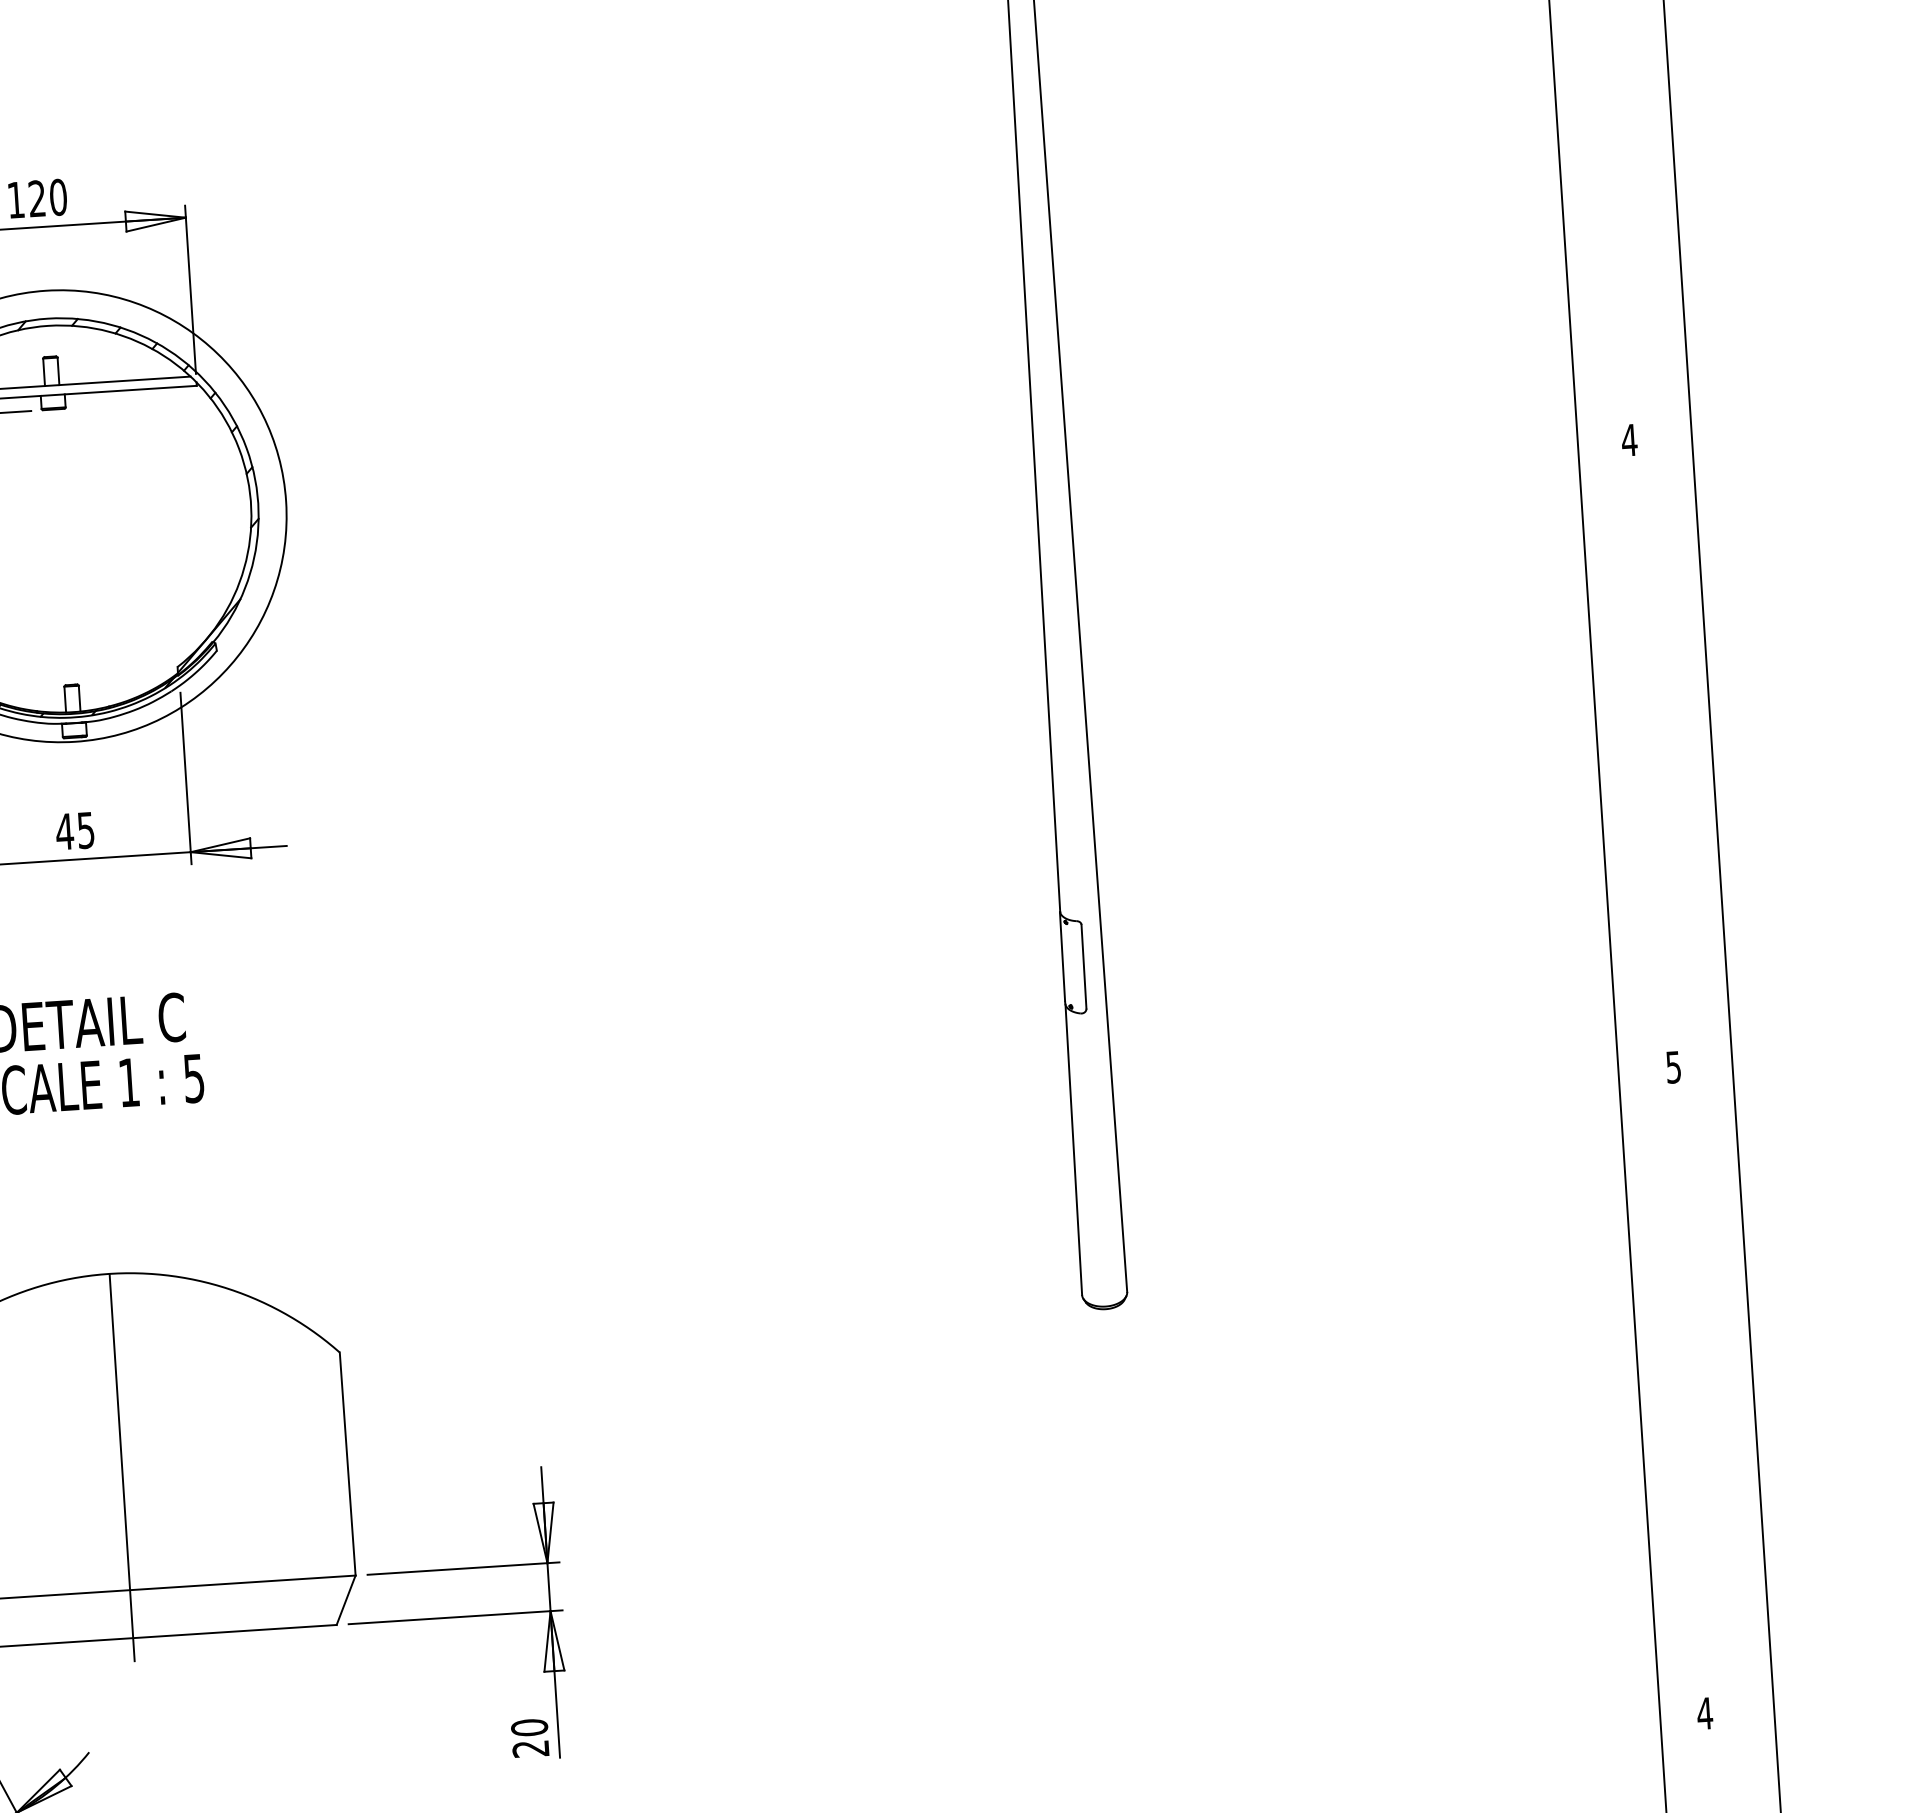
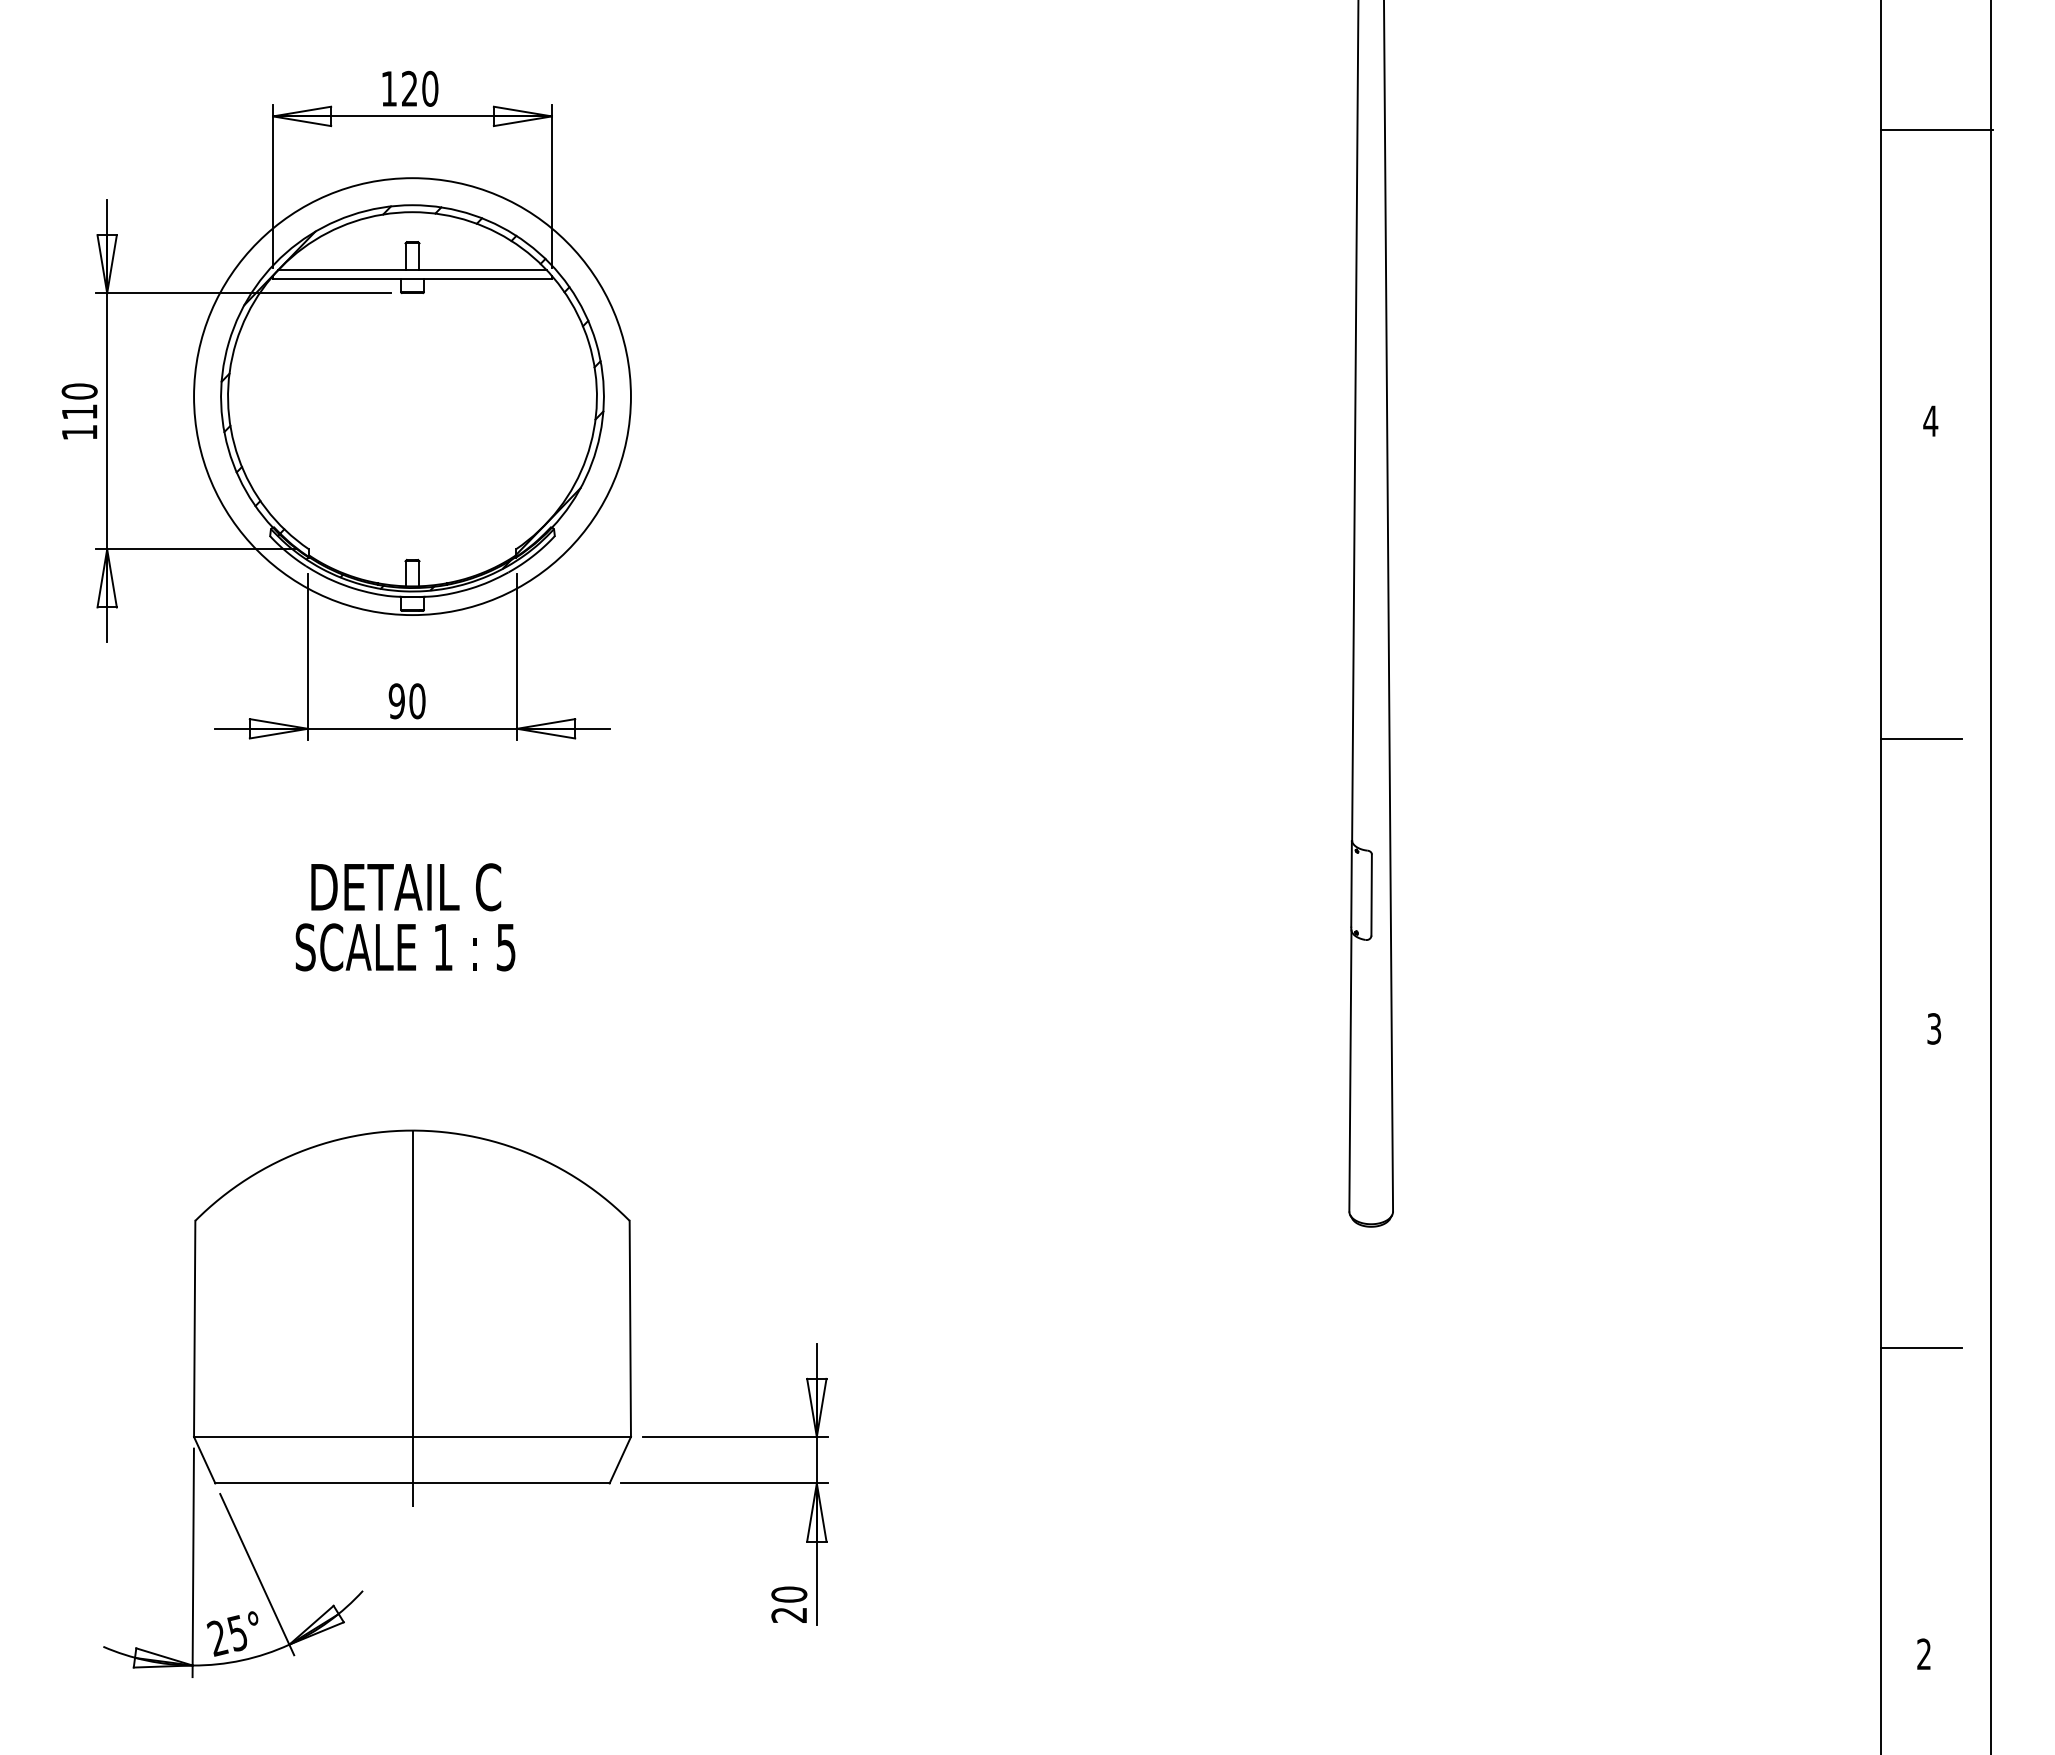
line: (1616, 139) -> (1936, 130), added
line: (1641, 769) -> (1921, 739), added
text: (74, 831) -> (406, 701), 45 -> 90
text: (1673, 1066) -> (1934, 1028), 5 -> 3
line: (1681, 1398) -> (1921, 1348), added
text: (1704, 1712) -> (1923, 1653), 4 -> 2

